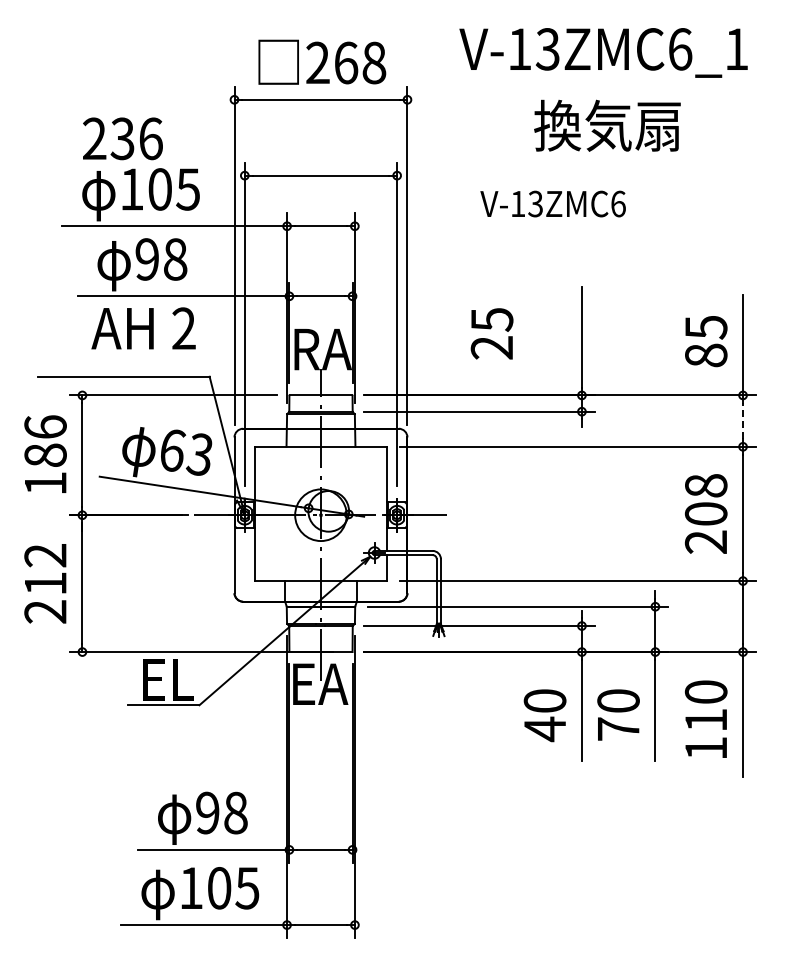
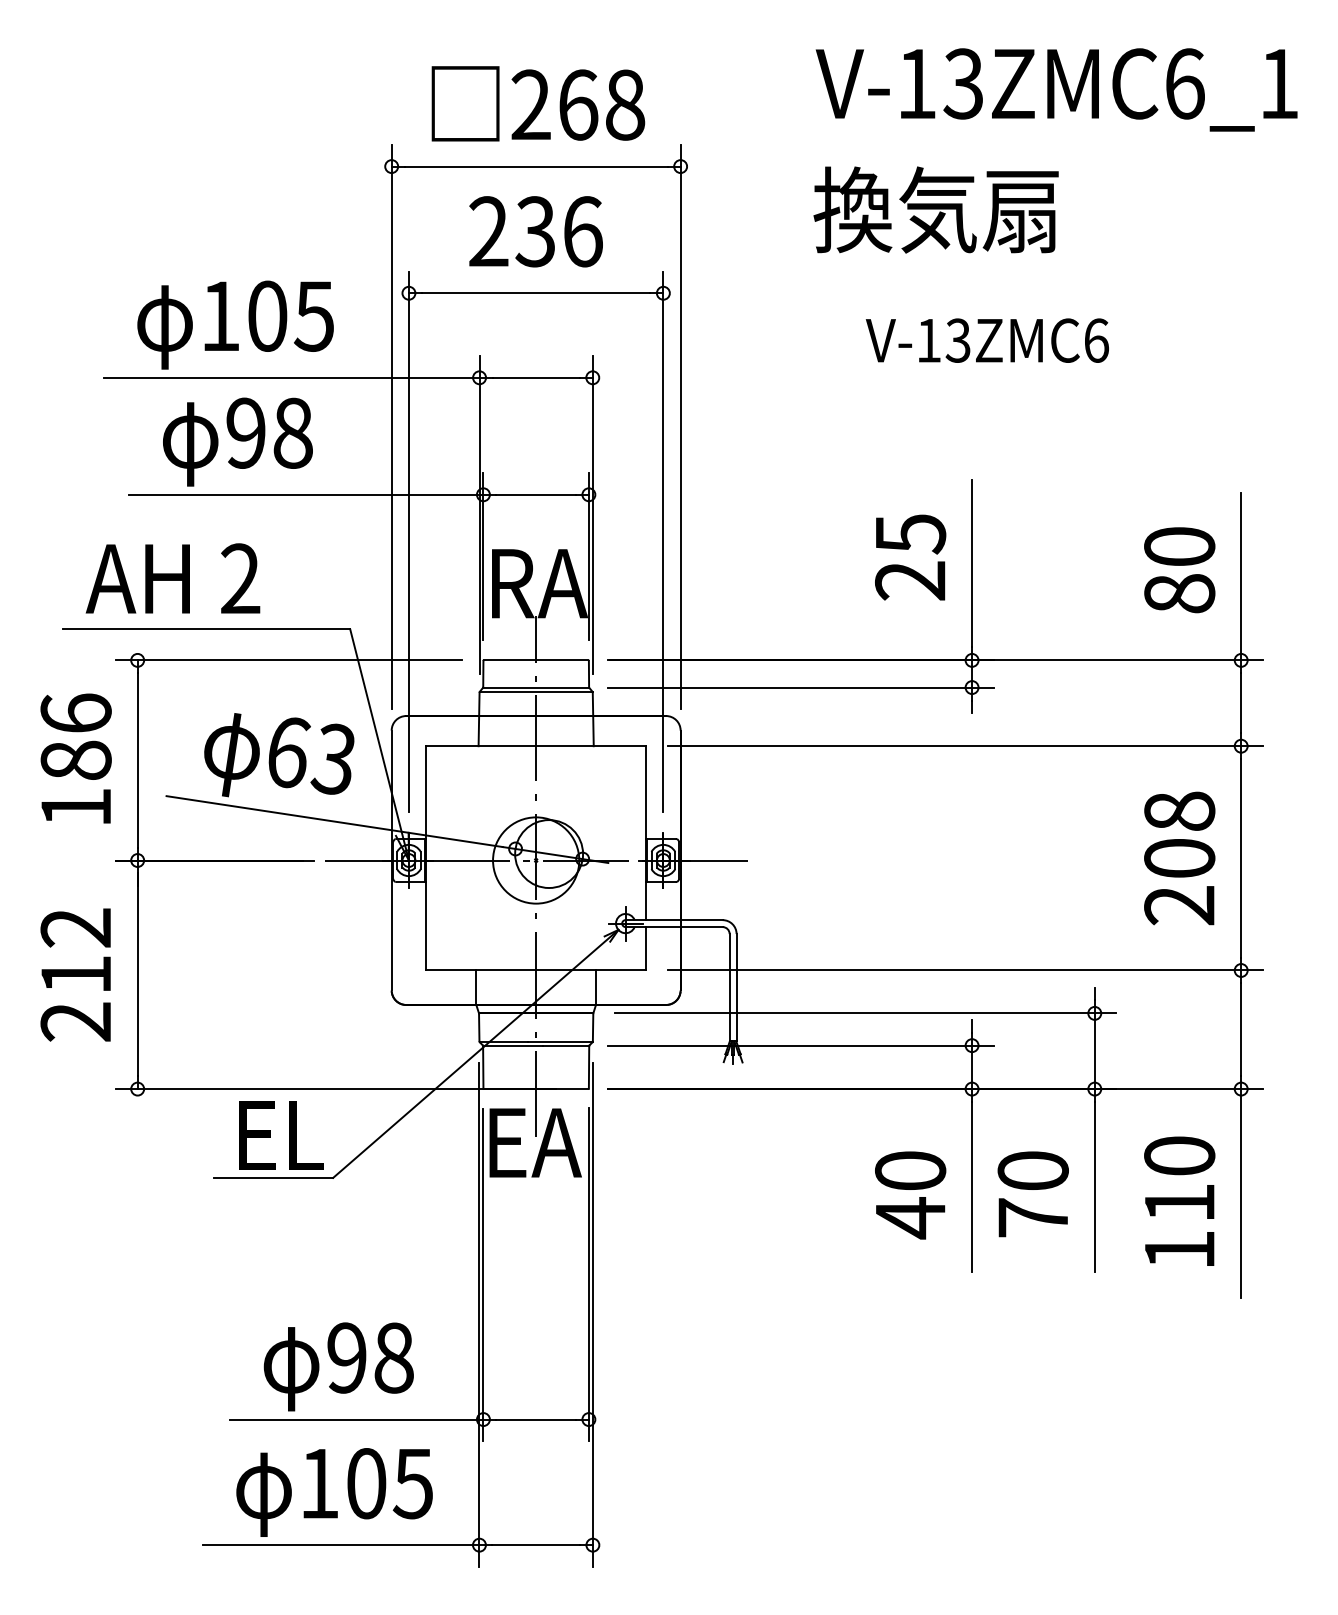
text: (603, 52) -> (1056, 89), moved
text: (607, 125) -> (936, 209), moved
text: (122, 138) -> (535, 231), moved
text: (552, 203) -> (986, 339), moved
text: (705, 327) -> (1178, 546), 85 -> 80
text: (143, 328) -> (172, 578), moved
text: (491, 333) -> (909, 556), moved
line: (743, 421) -> (1241, 703), dashed -> solid

